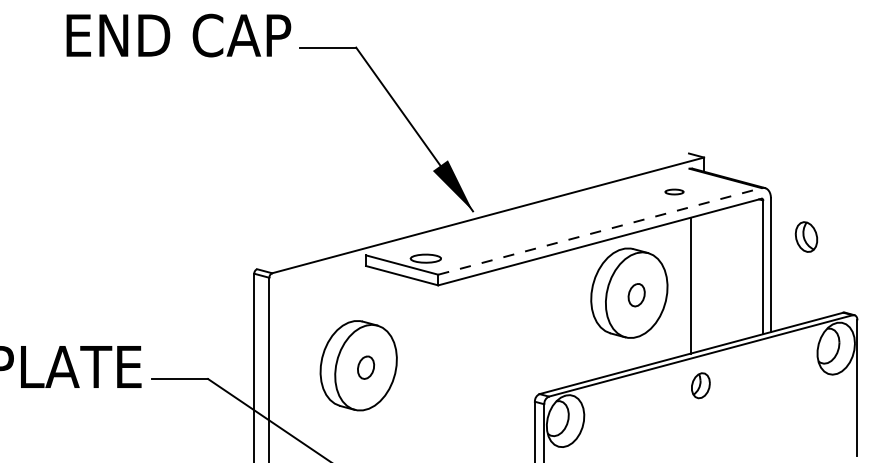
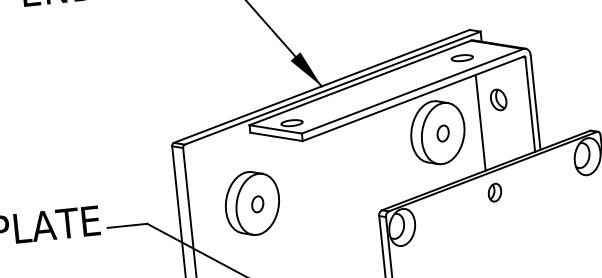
part: (674, 191) -> (462, 57), size x1.67
line: (472, 211) -> (321, 86), added
line: (527, 211) -> (360, 82), added
line: (600, 231) -> (413, 91), dashed -> solid
part: (806, 236) -> (498, 99), moved

